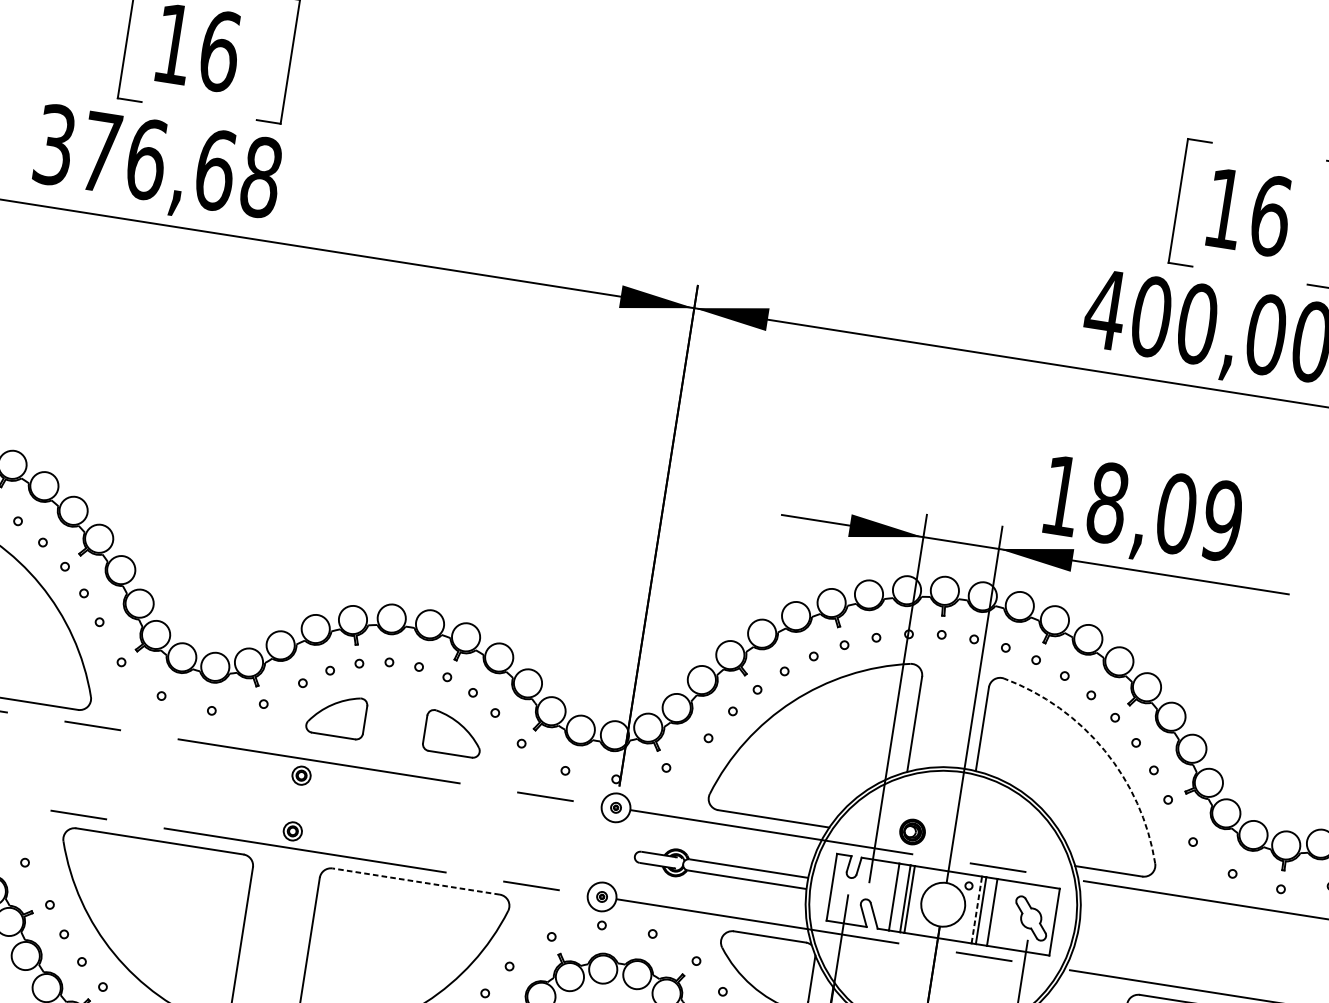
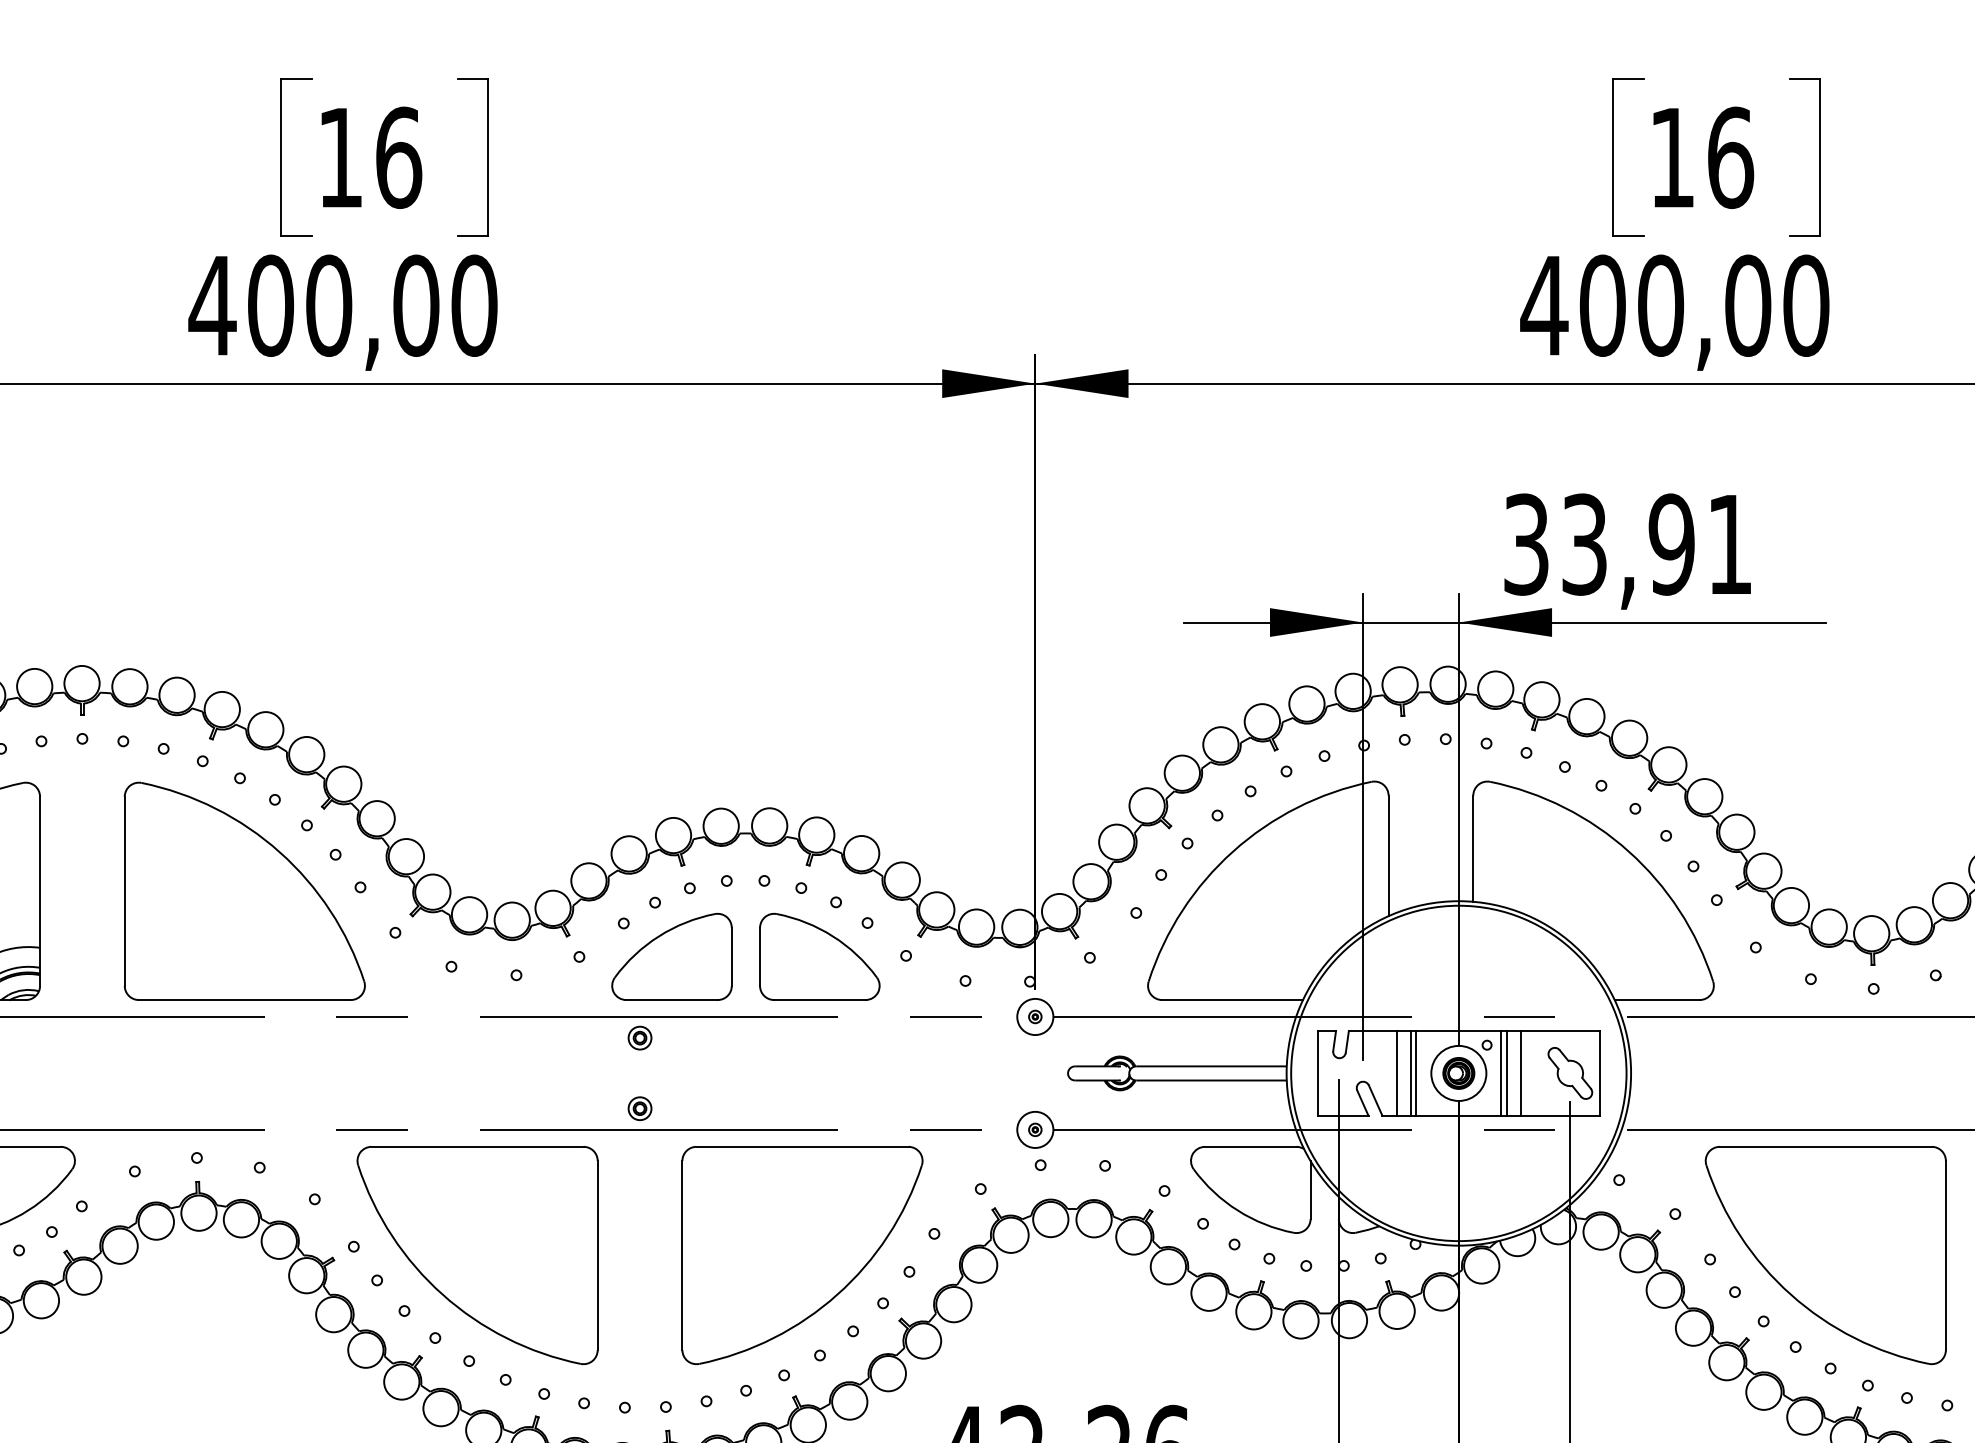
text: (157, 160) -> (342, 305), 376,68 -> 400,00
text: (1142, 508) -> (1628, 544), 18,09 -> 33,91
part: (336, 715) -> (671, 956), size x1.67
part: (453, 733) -> (819, 956), size x1.67
arc: (1104, 750) -> (1628, 851), dashed -> solid
part: (912, 832) -> (1458, 1073), moved
line: (416, 881) -> (802, 1146), dashed -> solid
line: (976, 909) -> (1501, 1072), dashed -> solid

